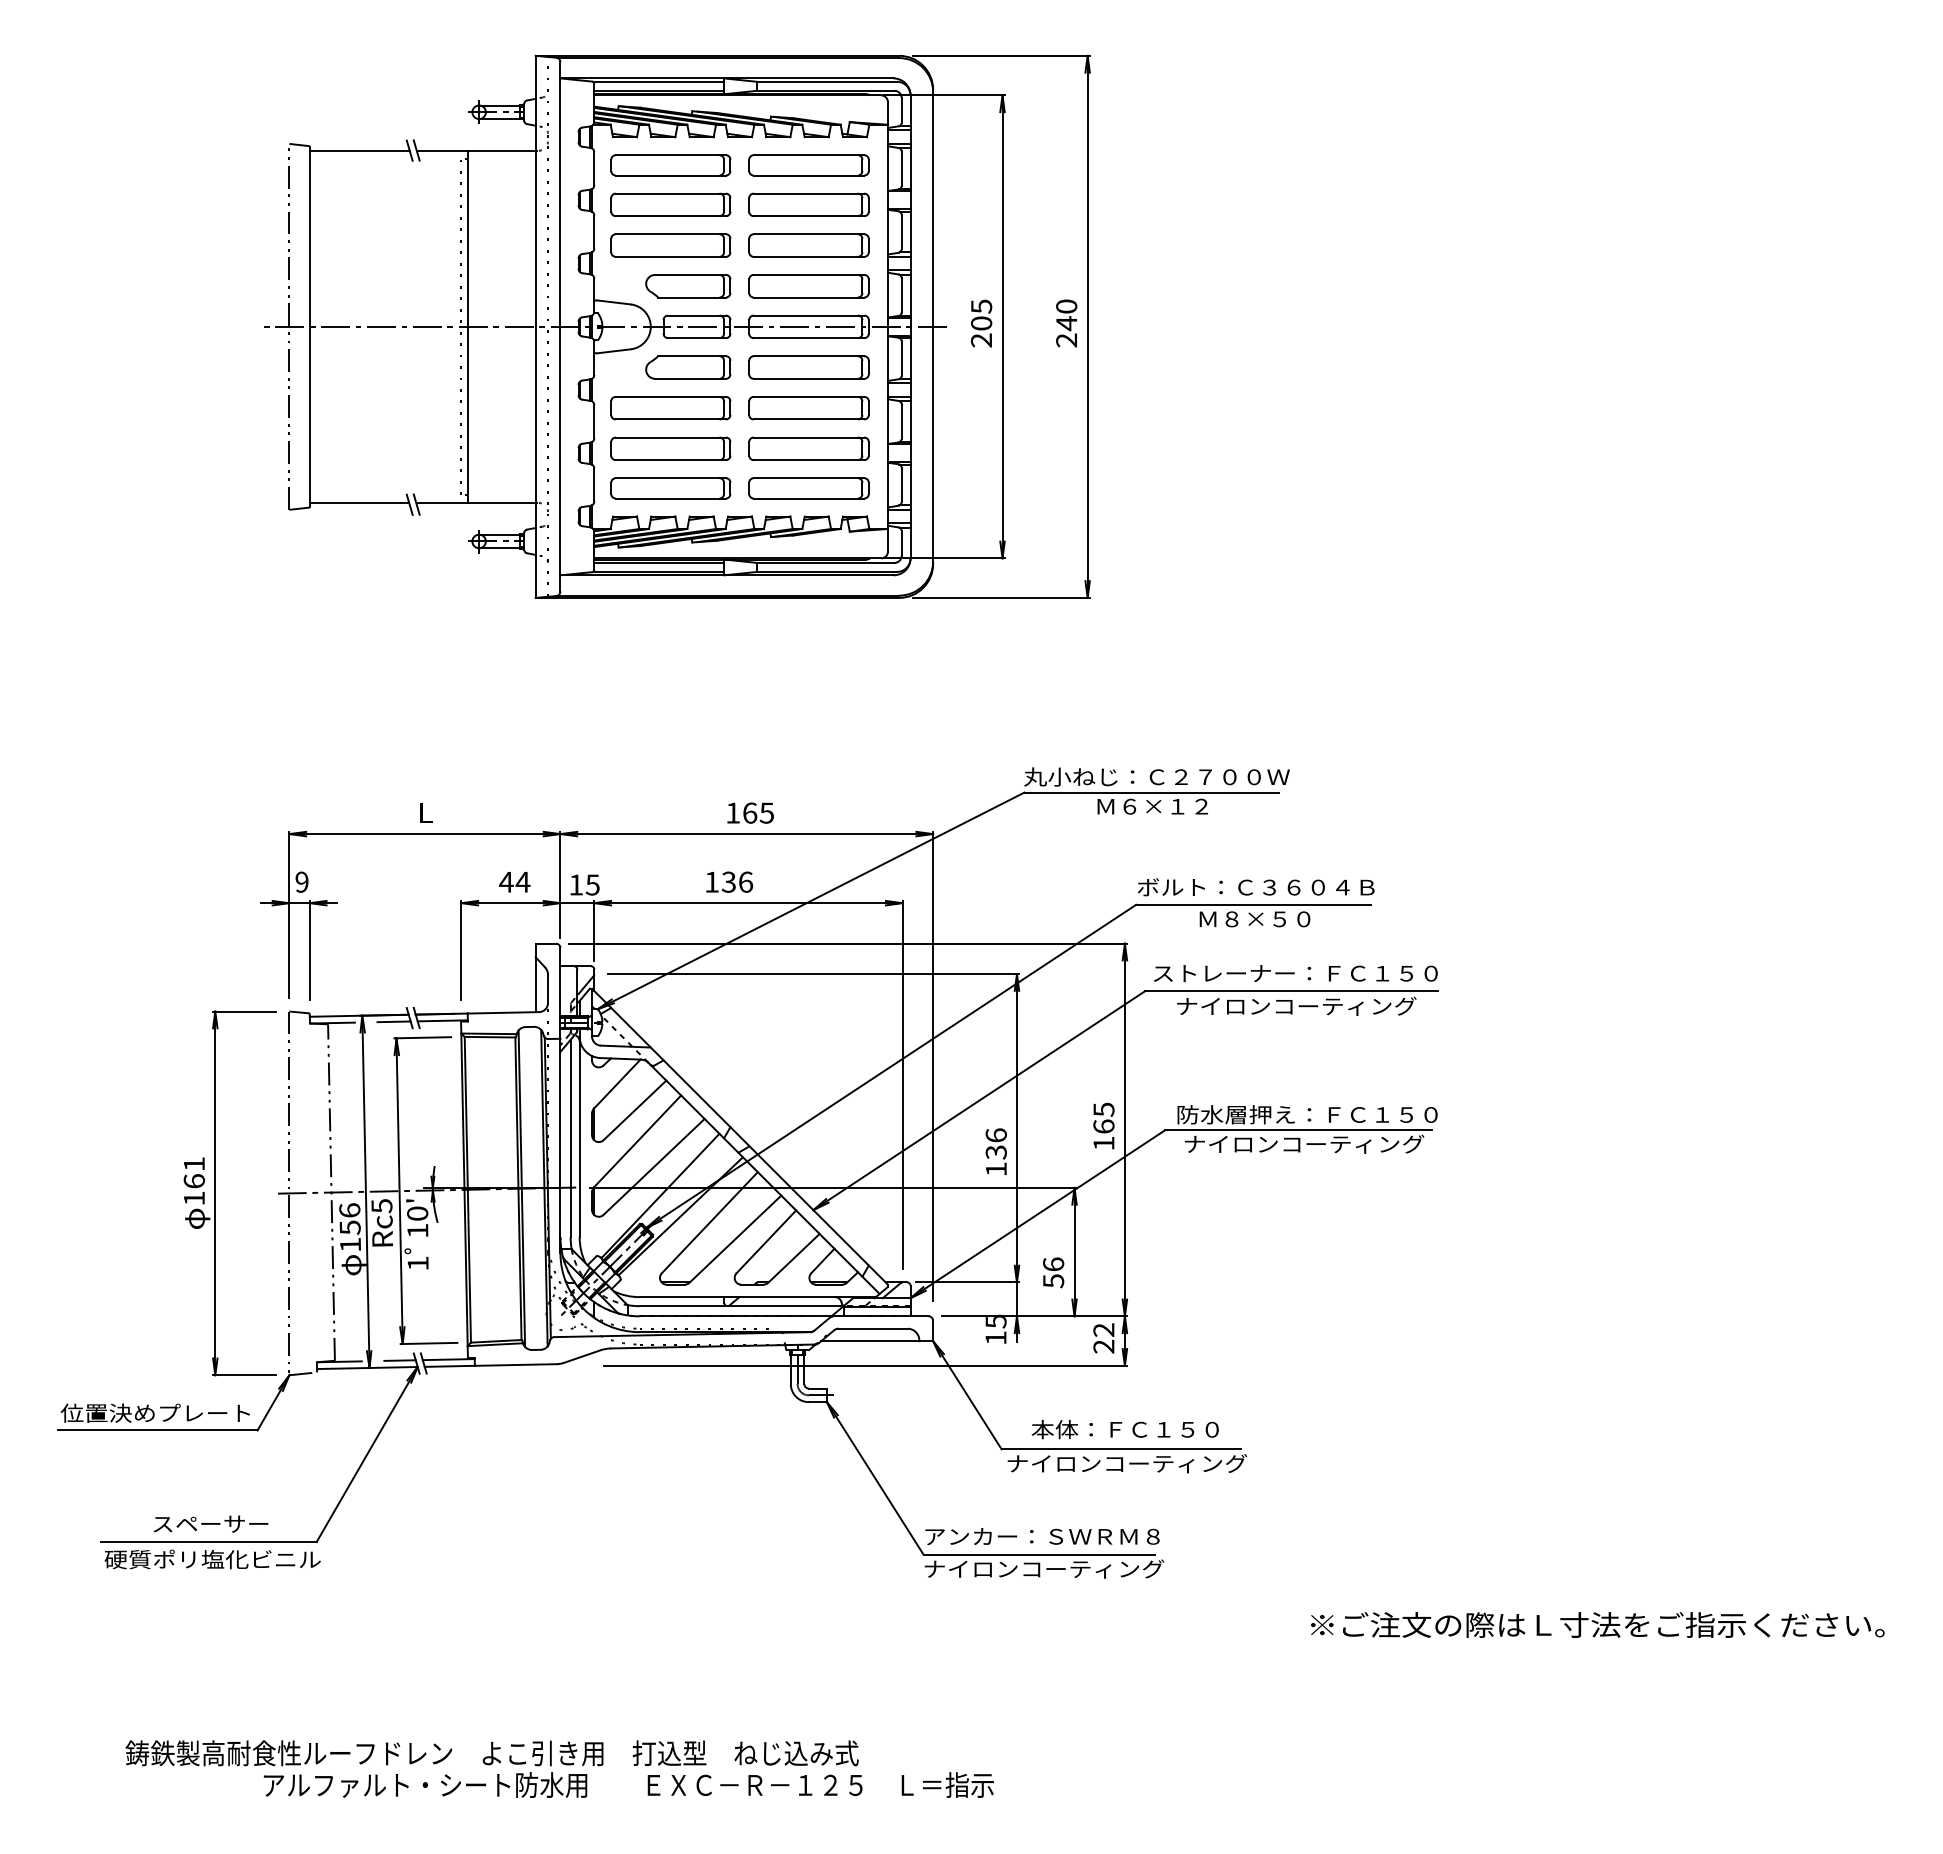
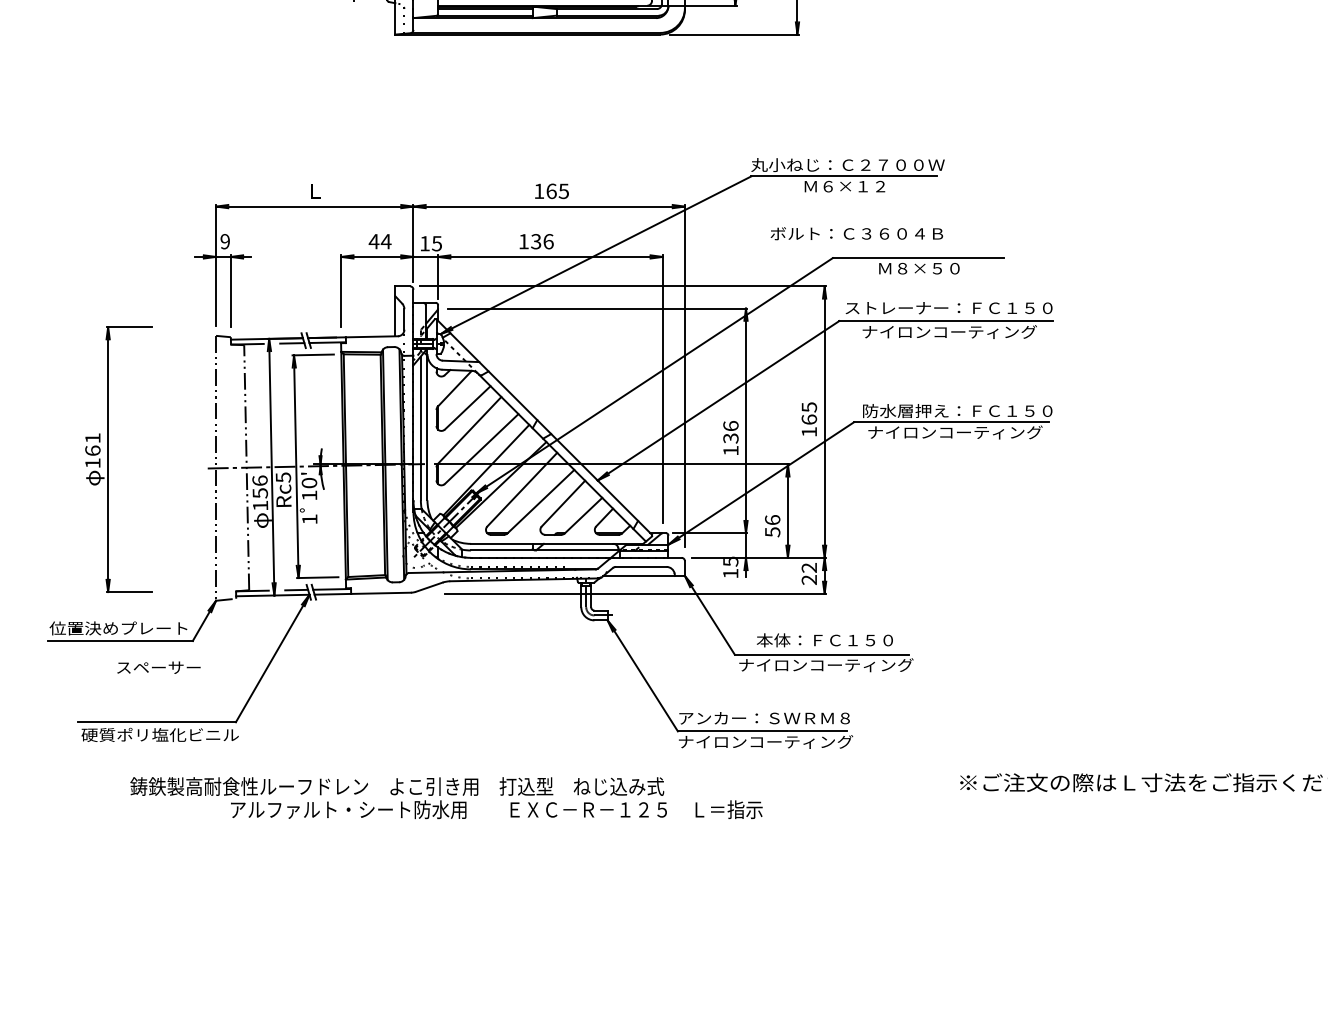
text: (1255, 887) -> (856, 233), moved
part: (215, 1193) -> (108, 459), moved
text: (210, 1523) -> (158, 667), moved
text: (559, 1768) -> (446, 797), moved

